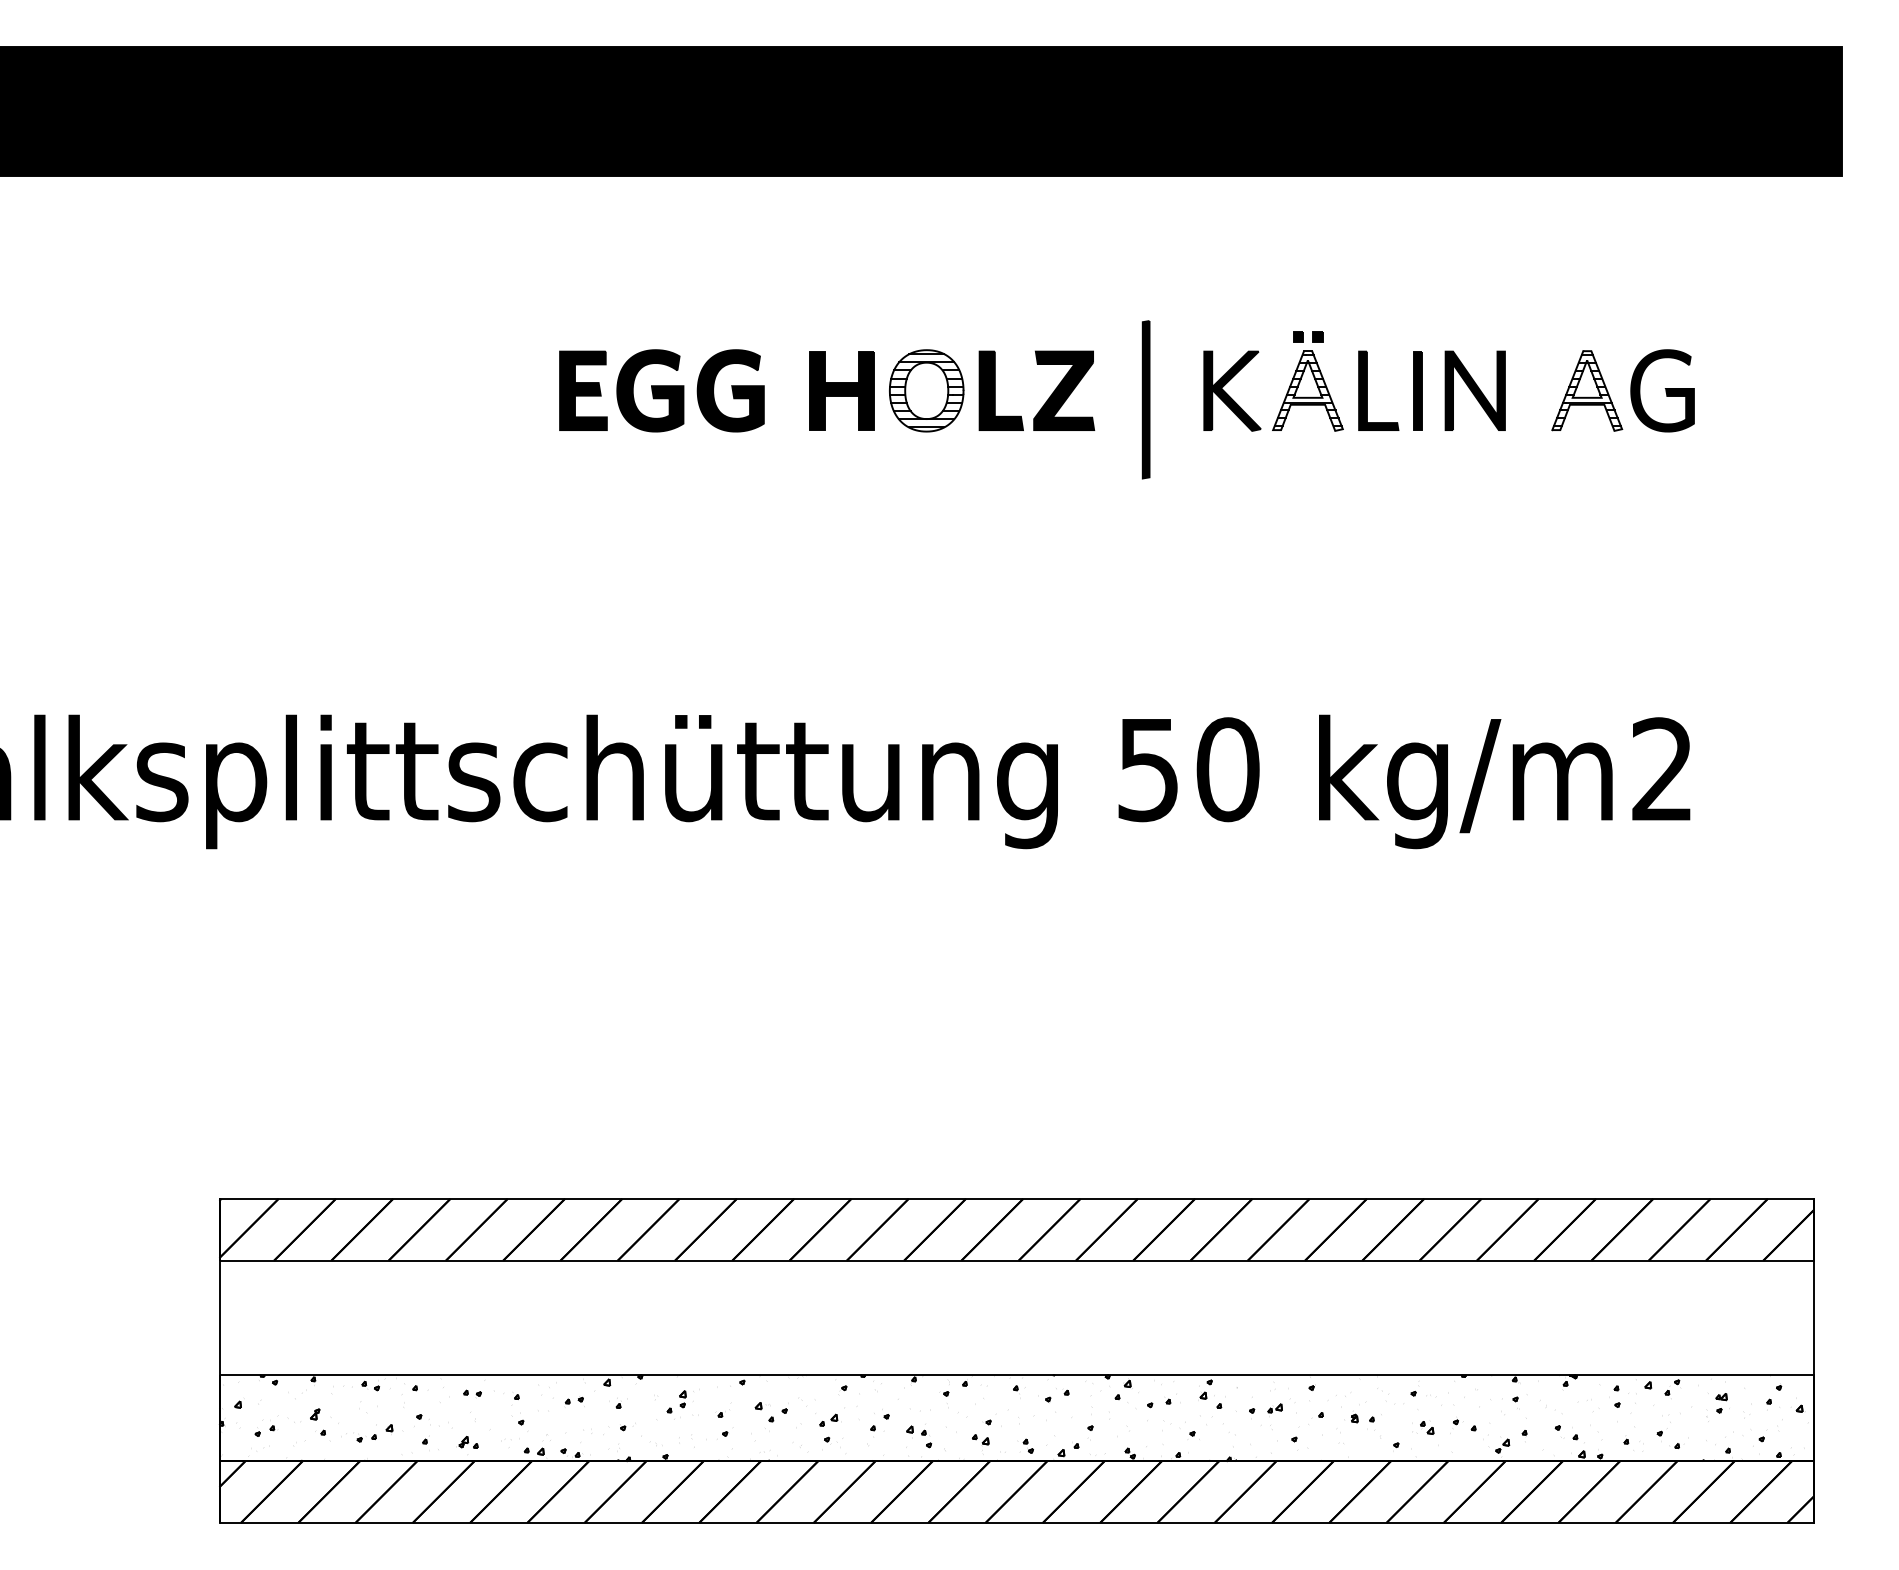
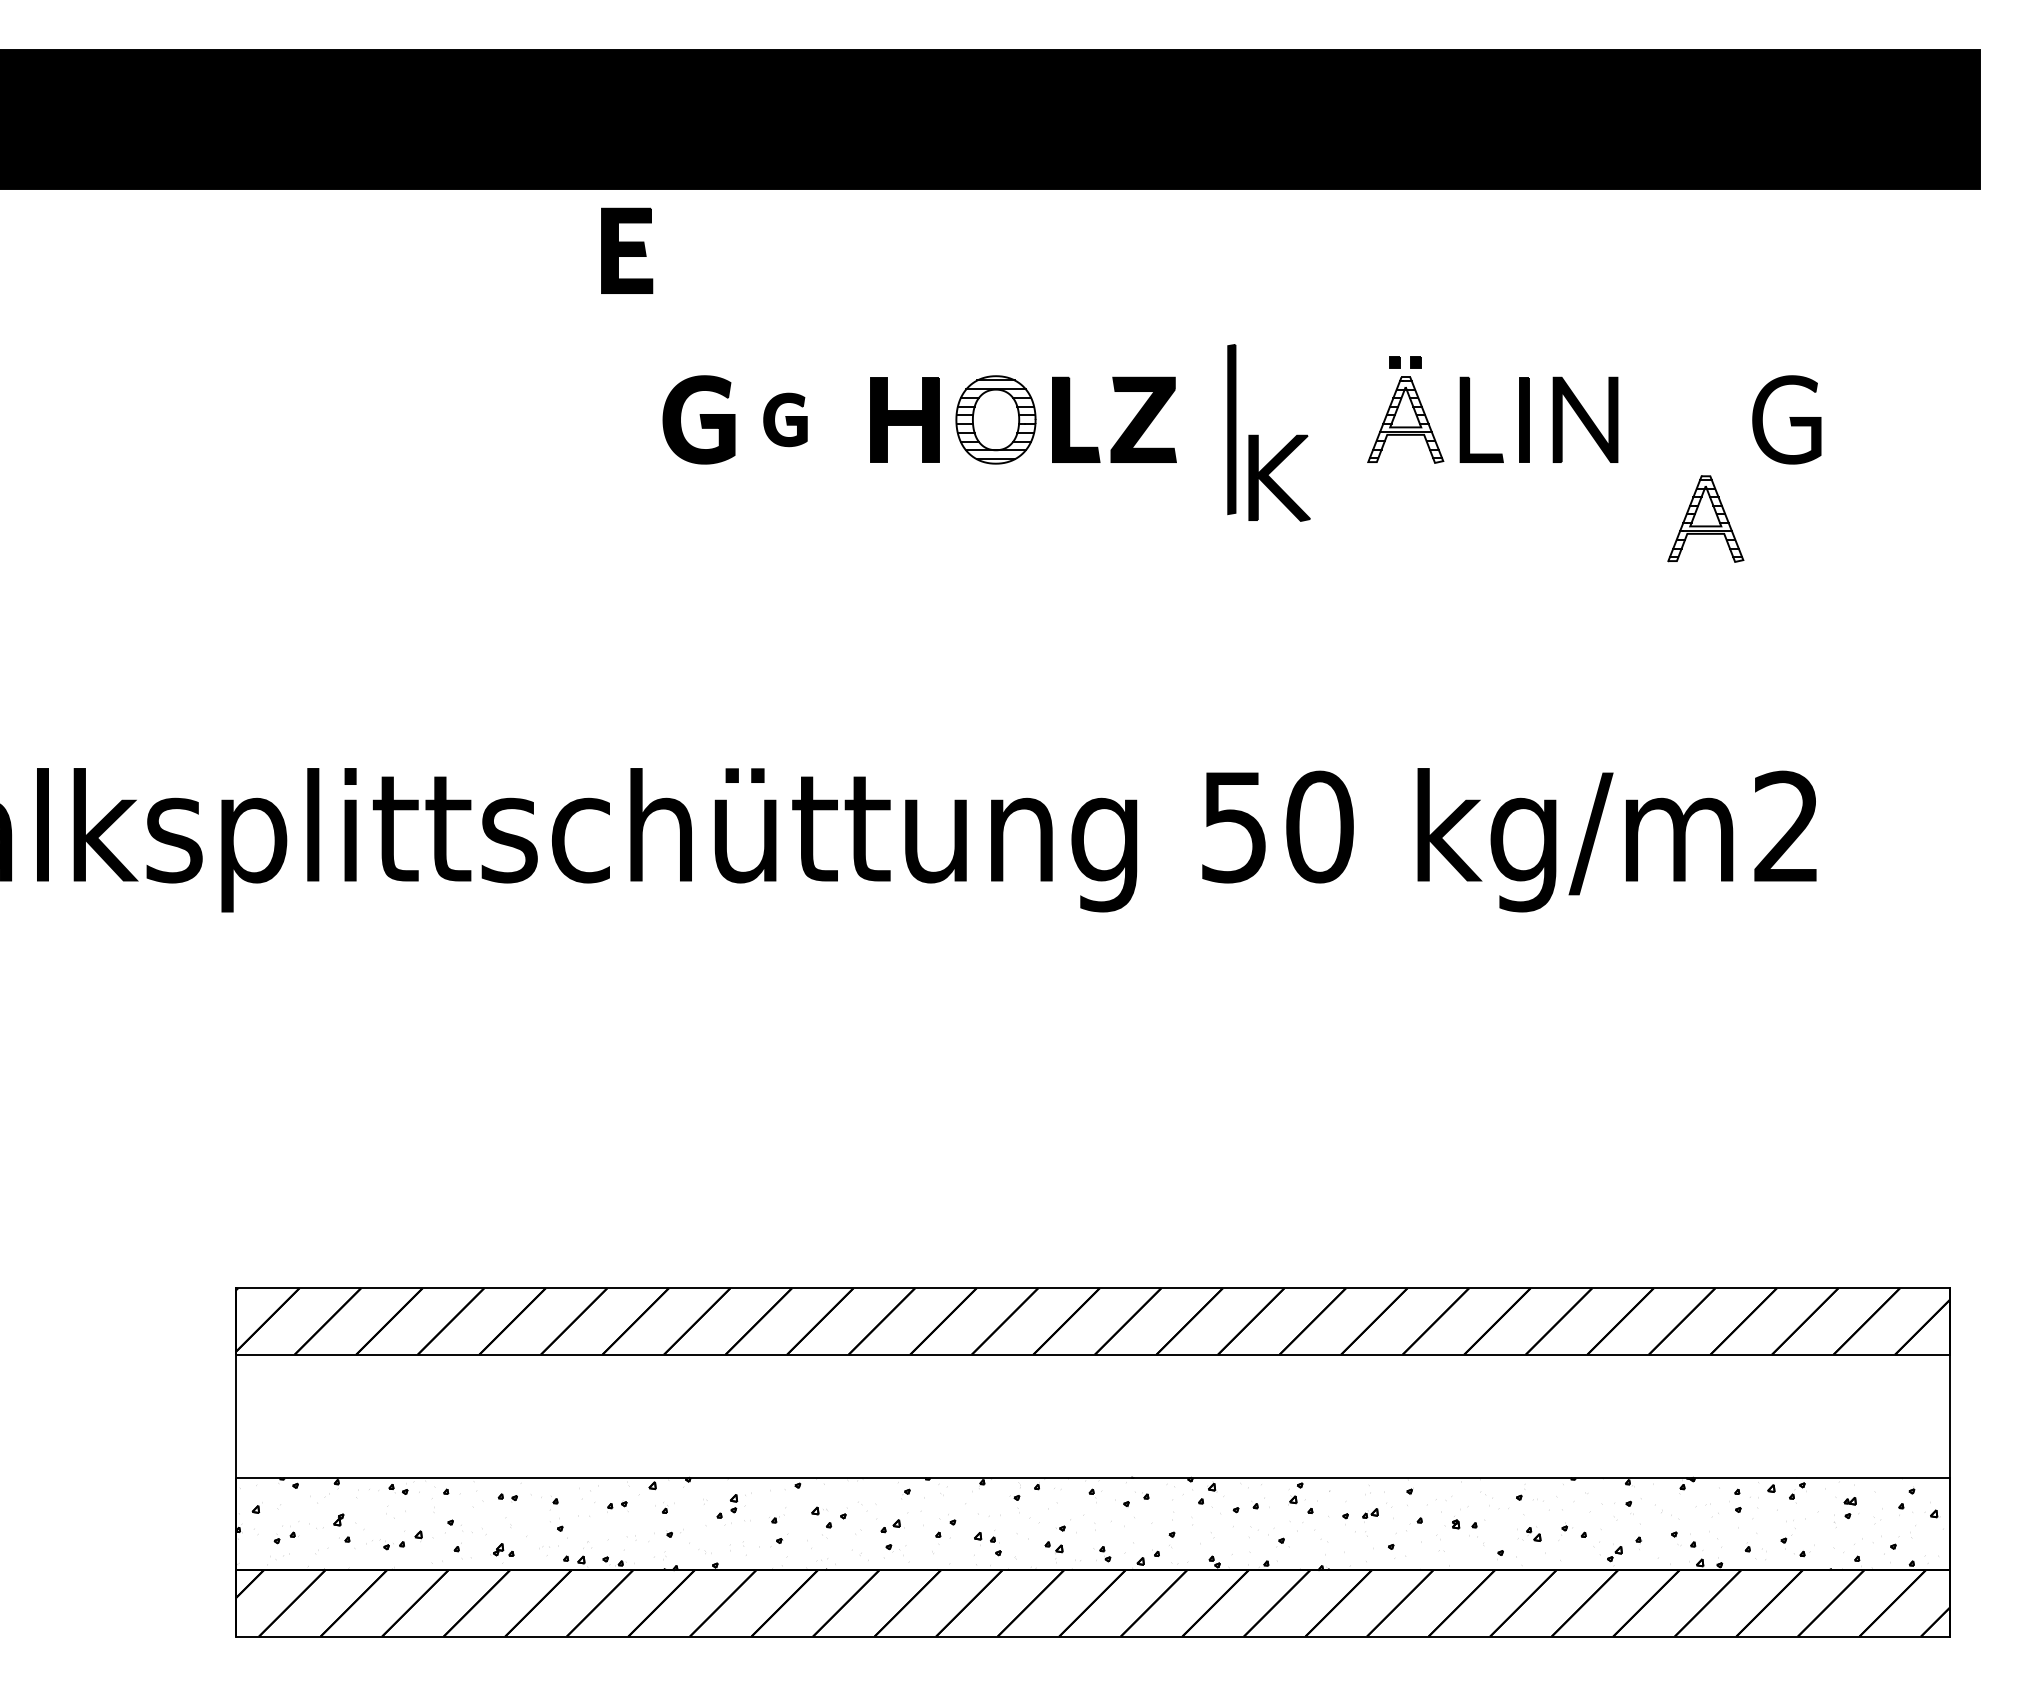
part: (583, 390) -> (627, 250), moved
part: (730, 390) -> (785, 419), size x0.6
part: (1586, 390) -> (1705, 518), moved
part: (1227, 394) -> (1274, 481), moved

